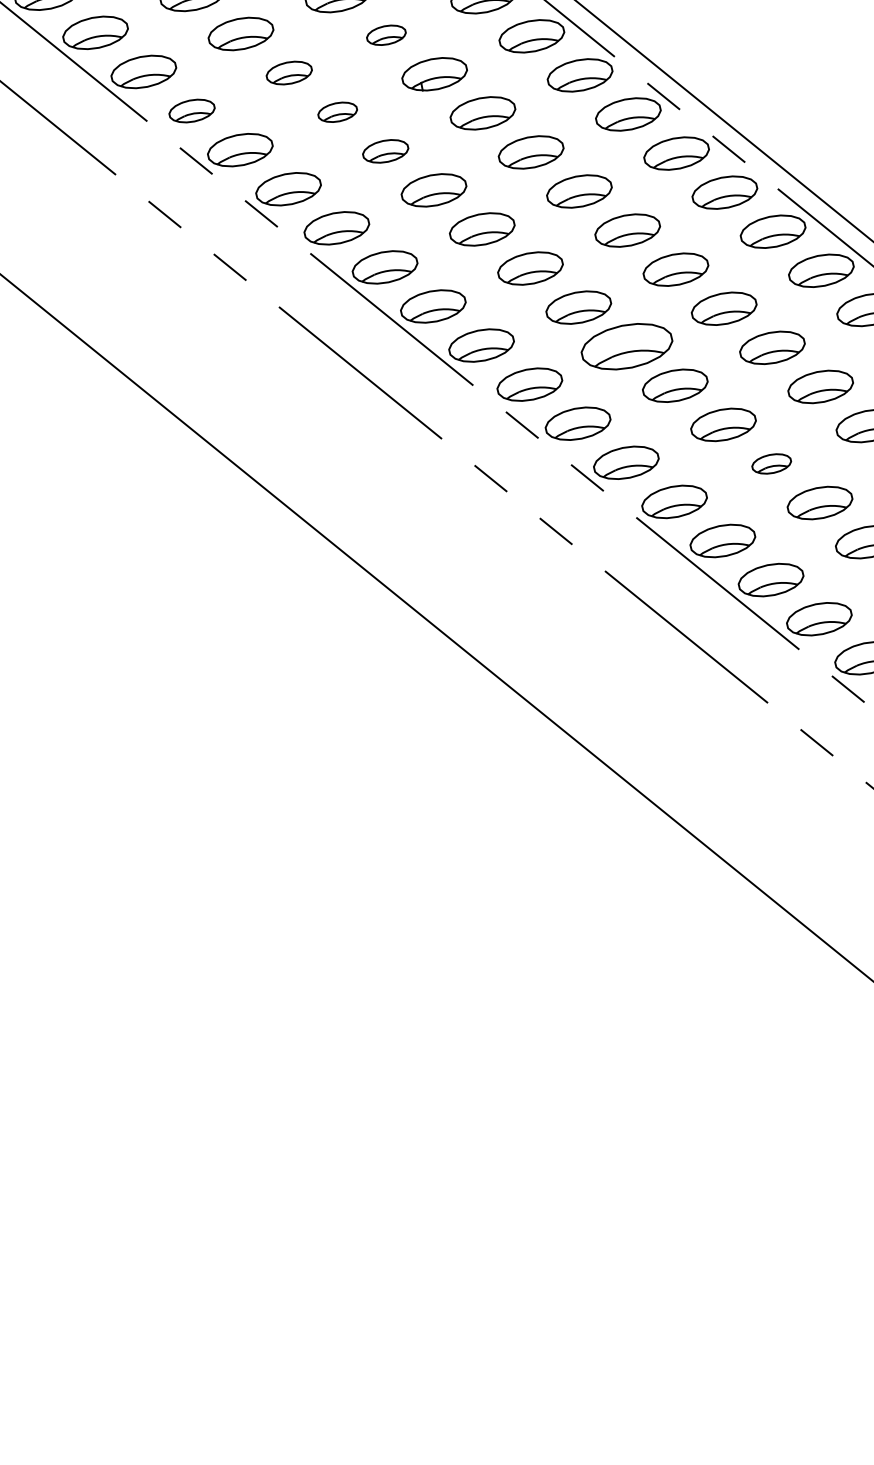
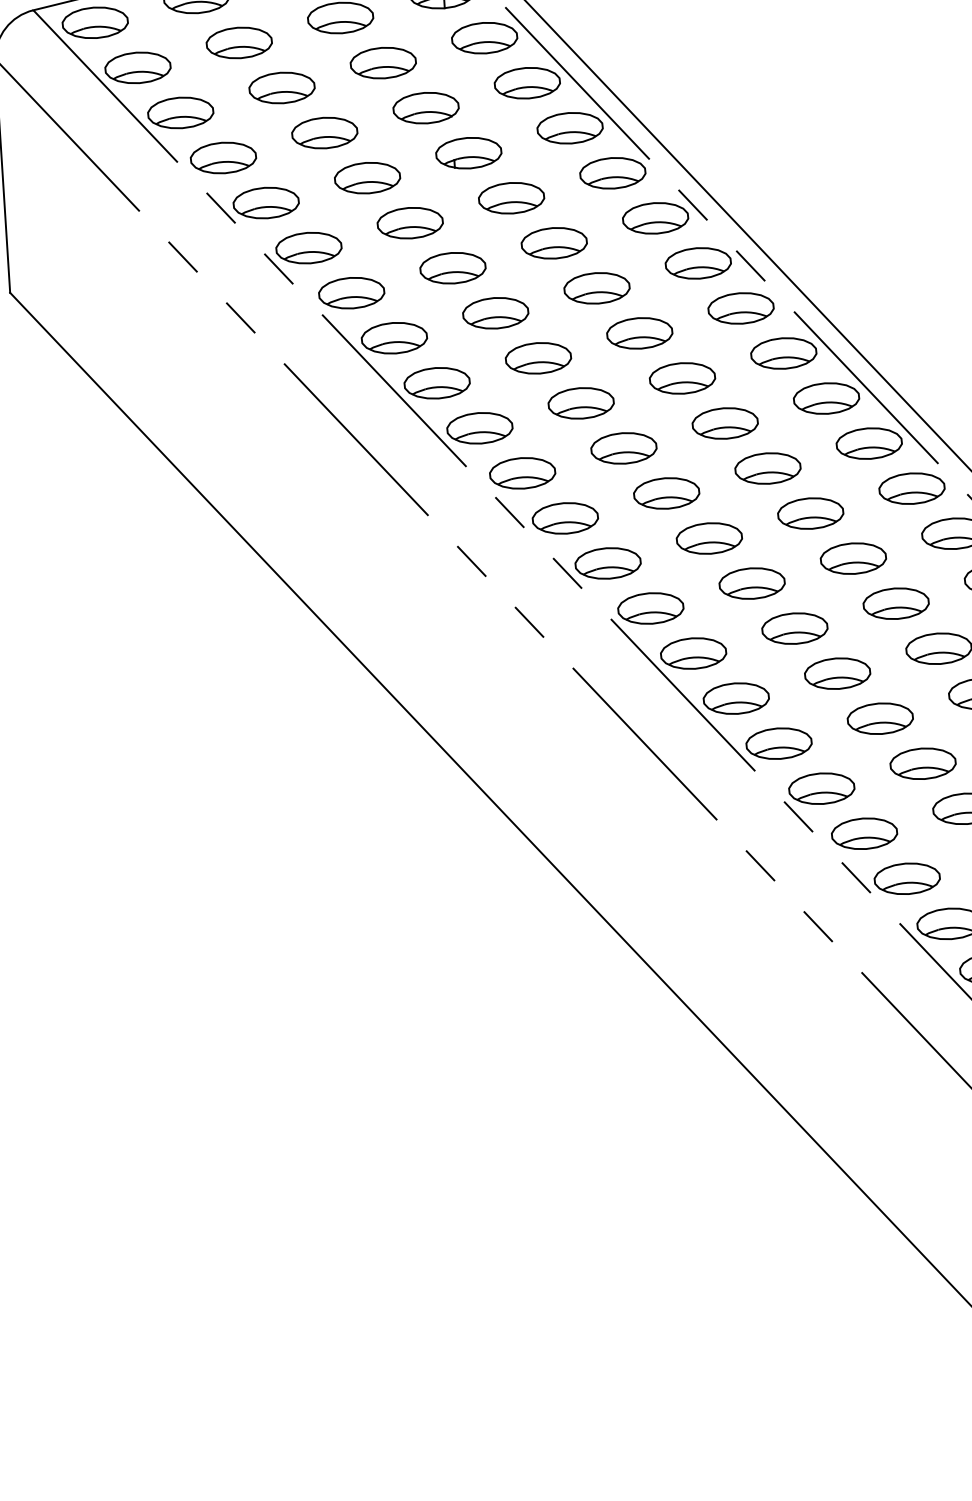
part: (385, 35) -> (425, 108), size x1.67
part: (288, 72) -> (324, 132), size x1.43
part: (192, 110) -> (223, 157), size x1.43
part: (337, 112) -> (367, 178), size x1.67
part: (385, 151) -> (409, 223), size x1.43
part: (626, 346) -> (623, 448), size x0.71
part: (771, 463) -> (751, 583), size x1.67

